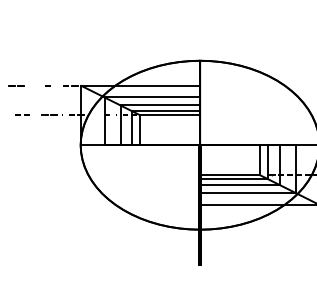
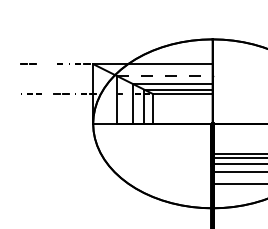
line: (152, 97) -> (164, 76), solid -> dashed

